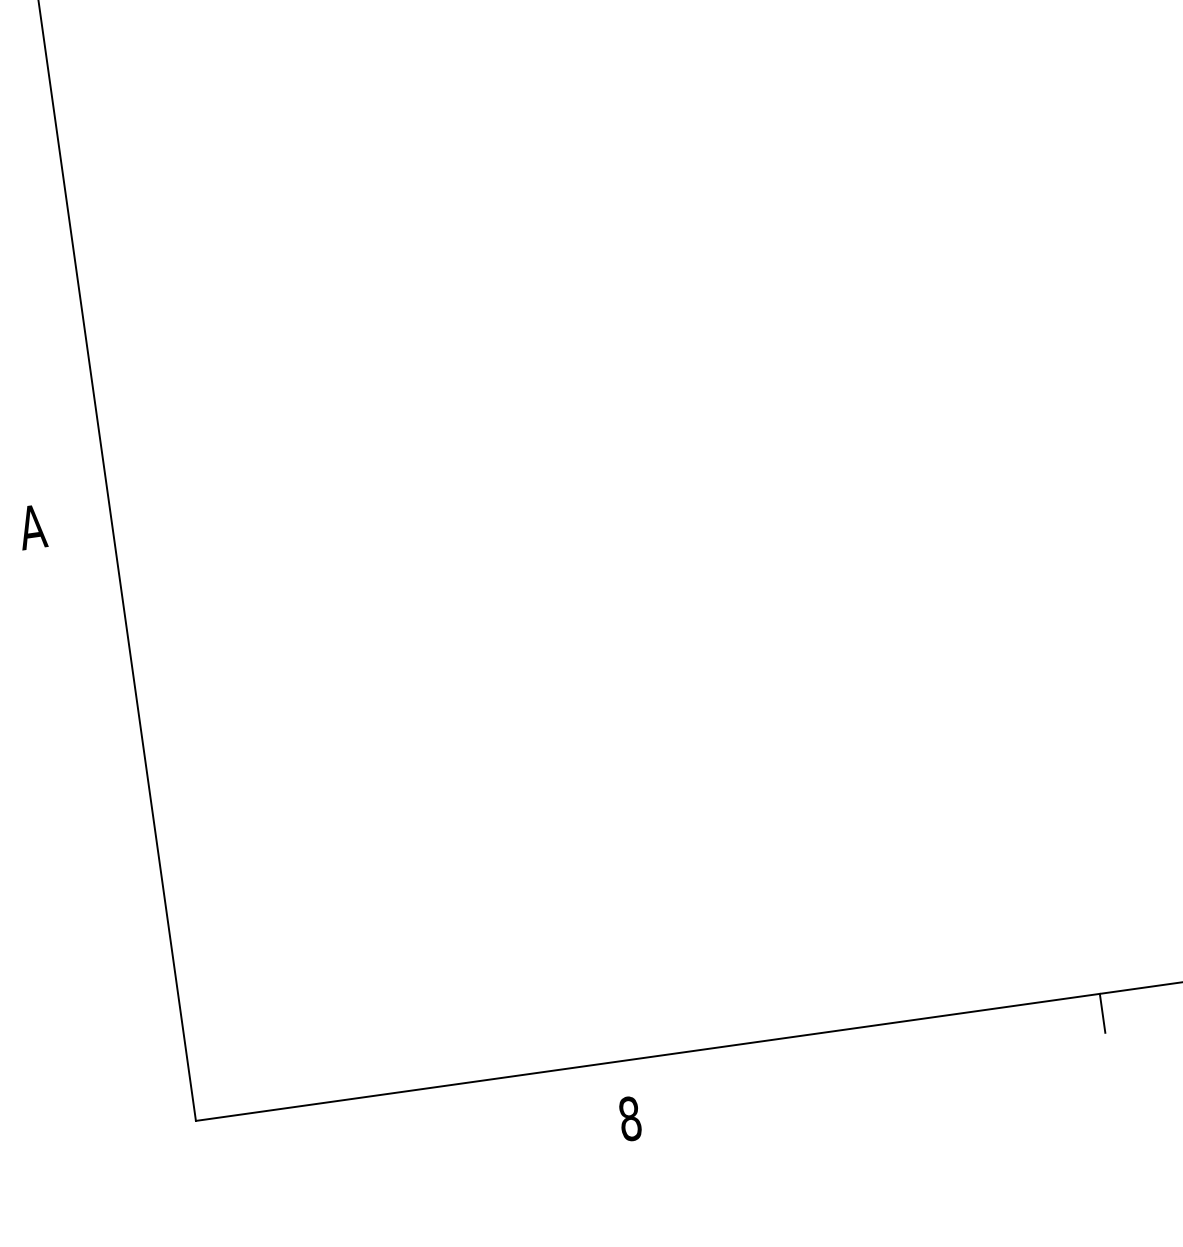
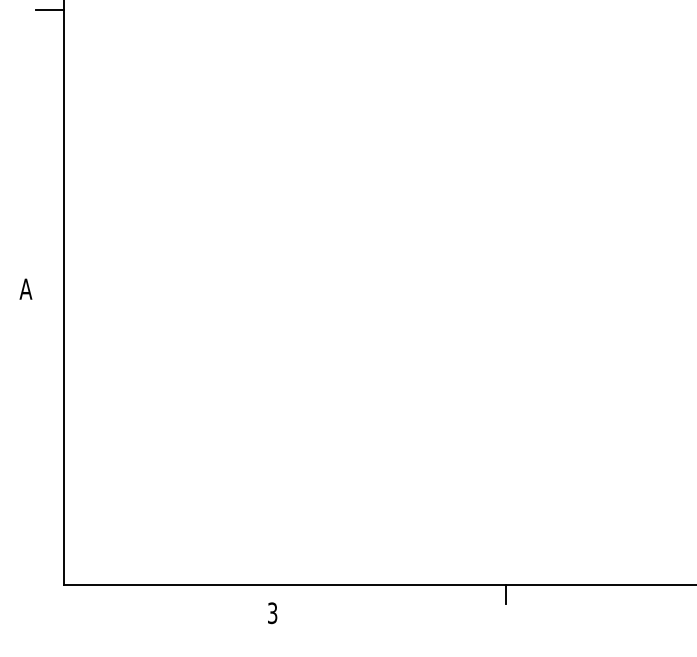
text: (629, 1119) -> (272, 613), 8 -> 3

